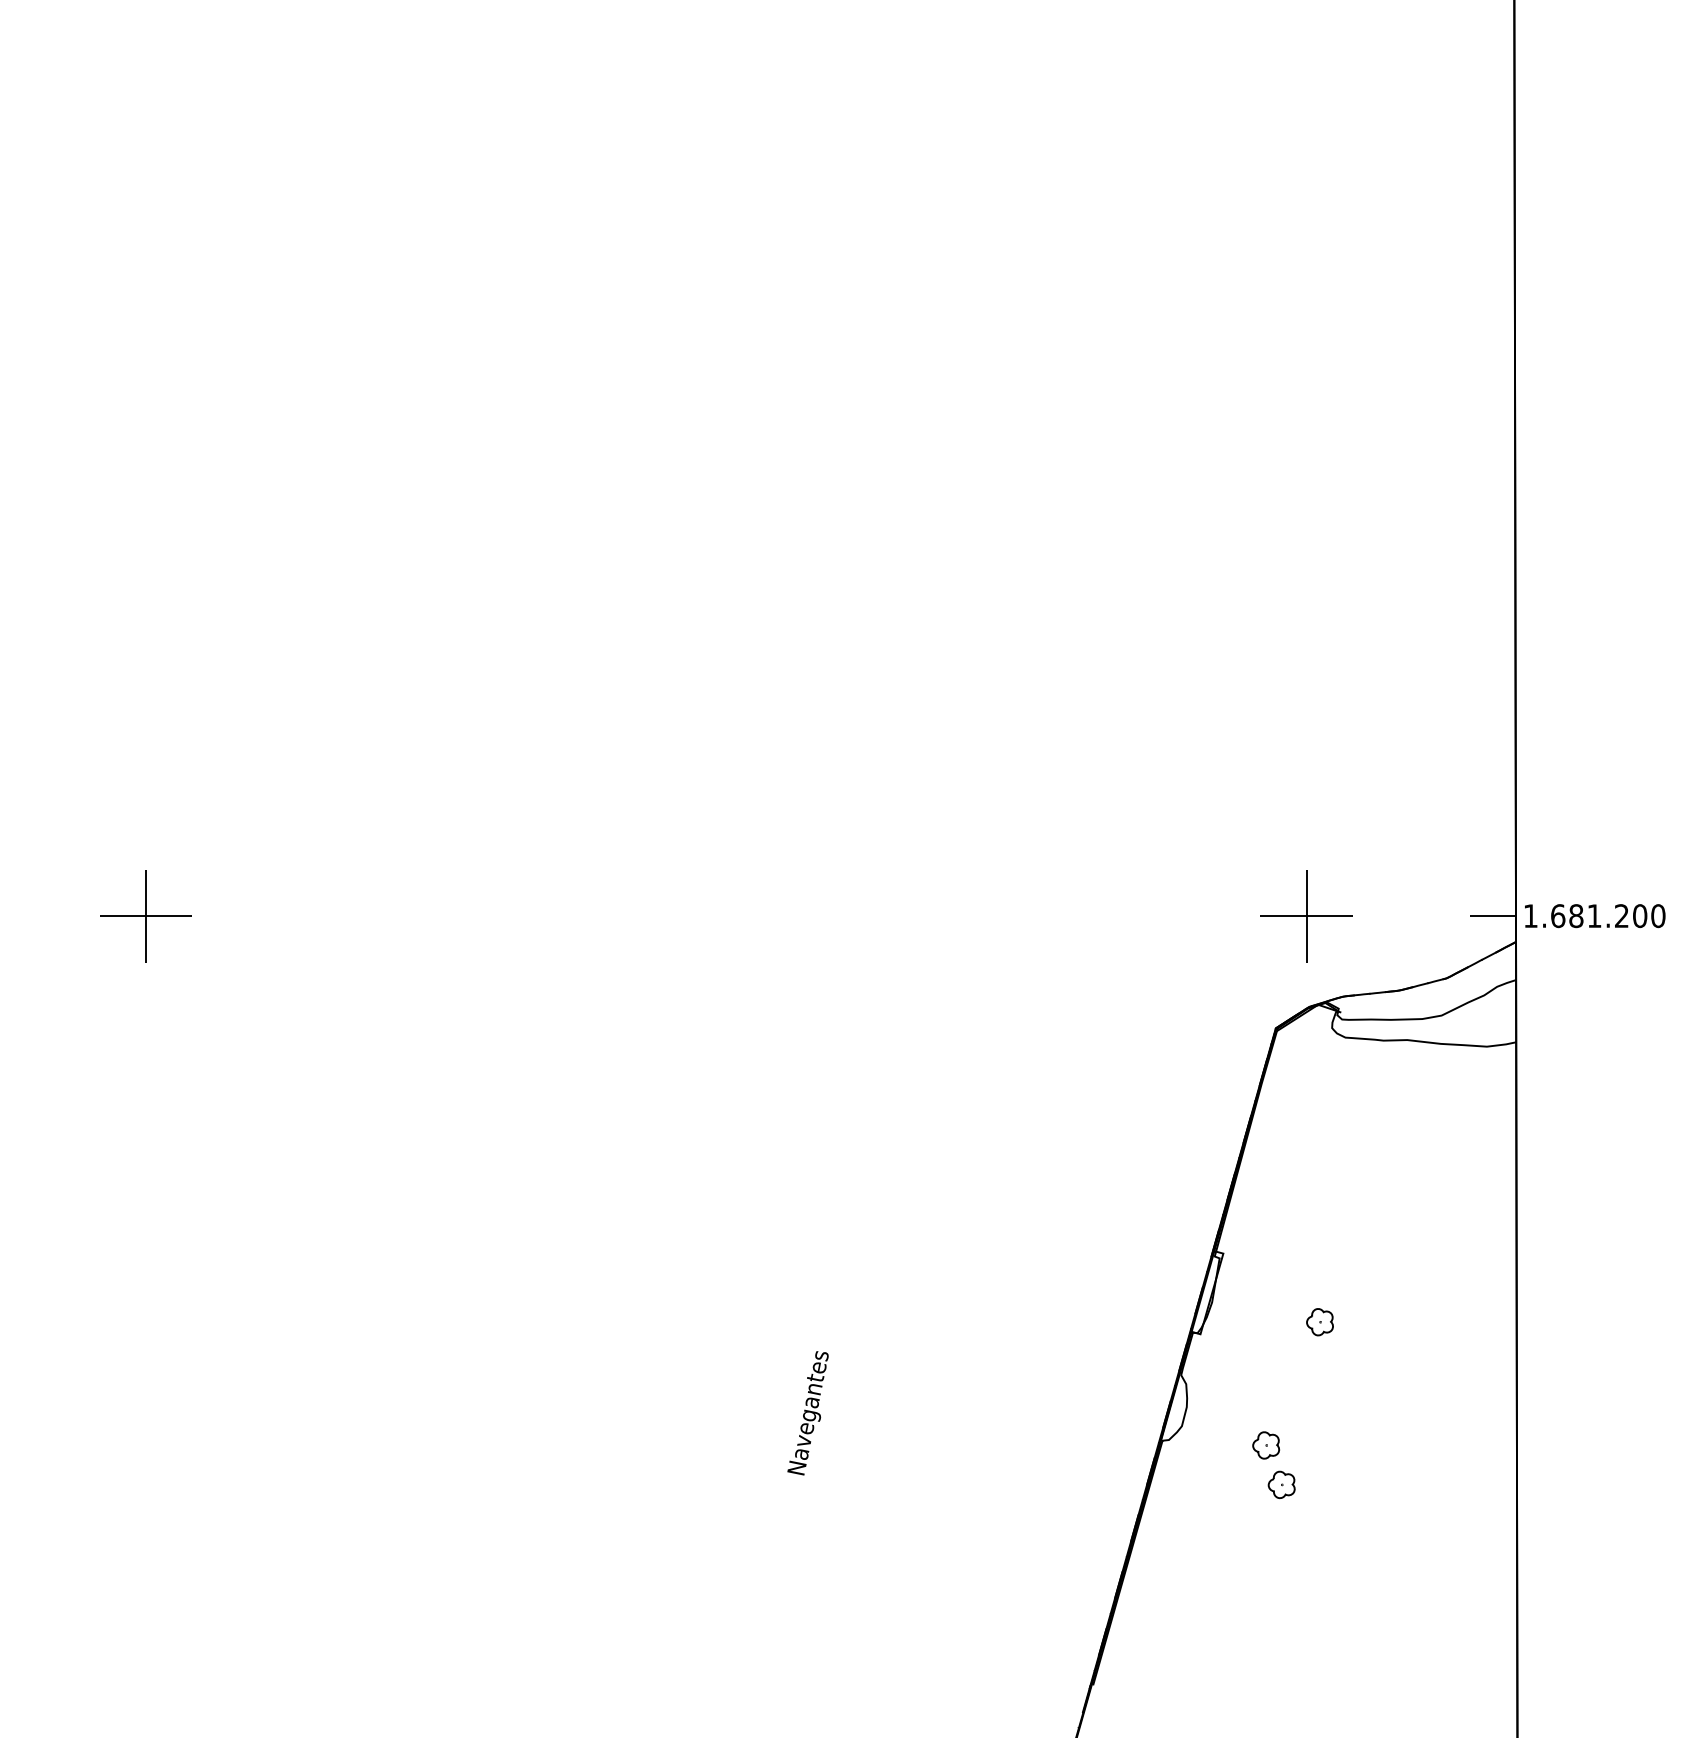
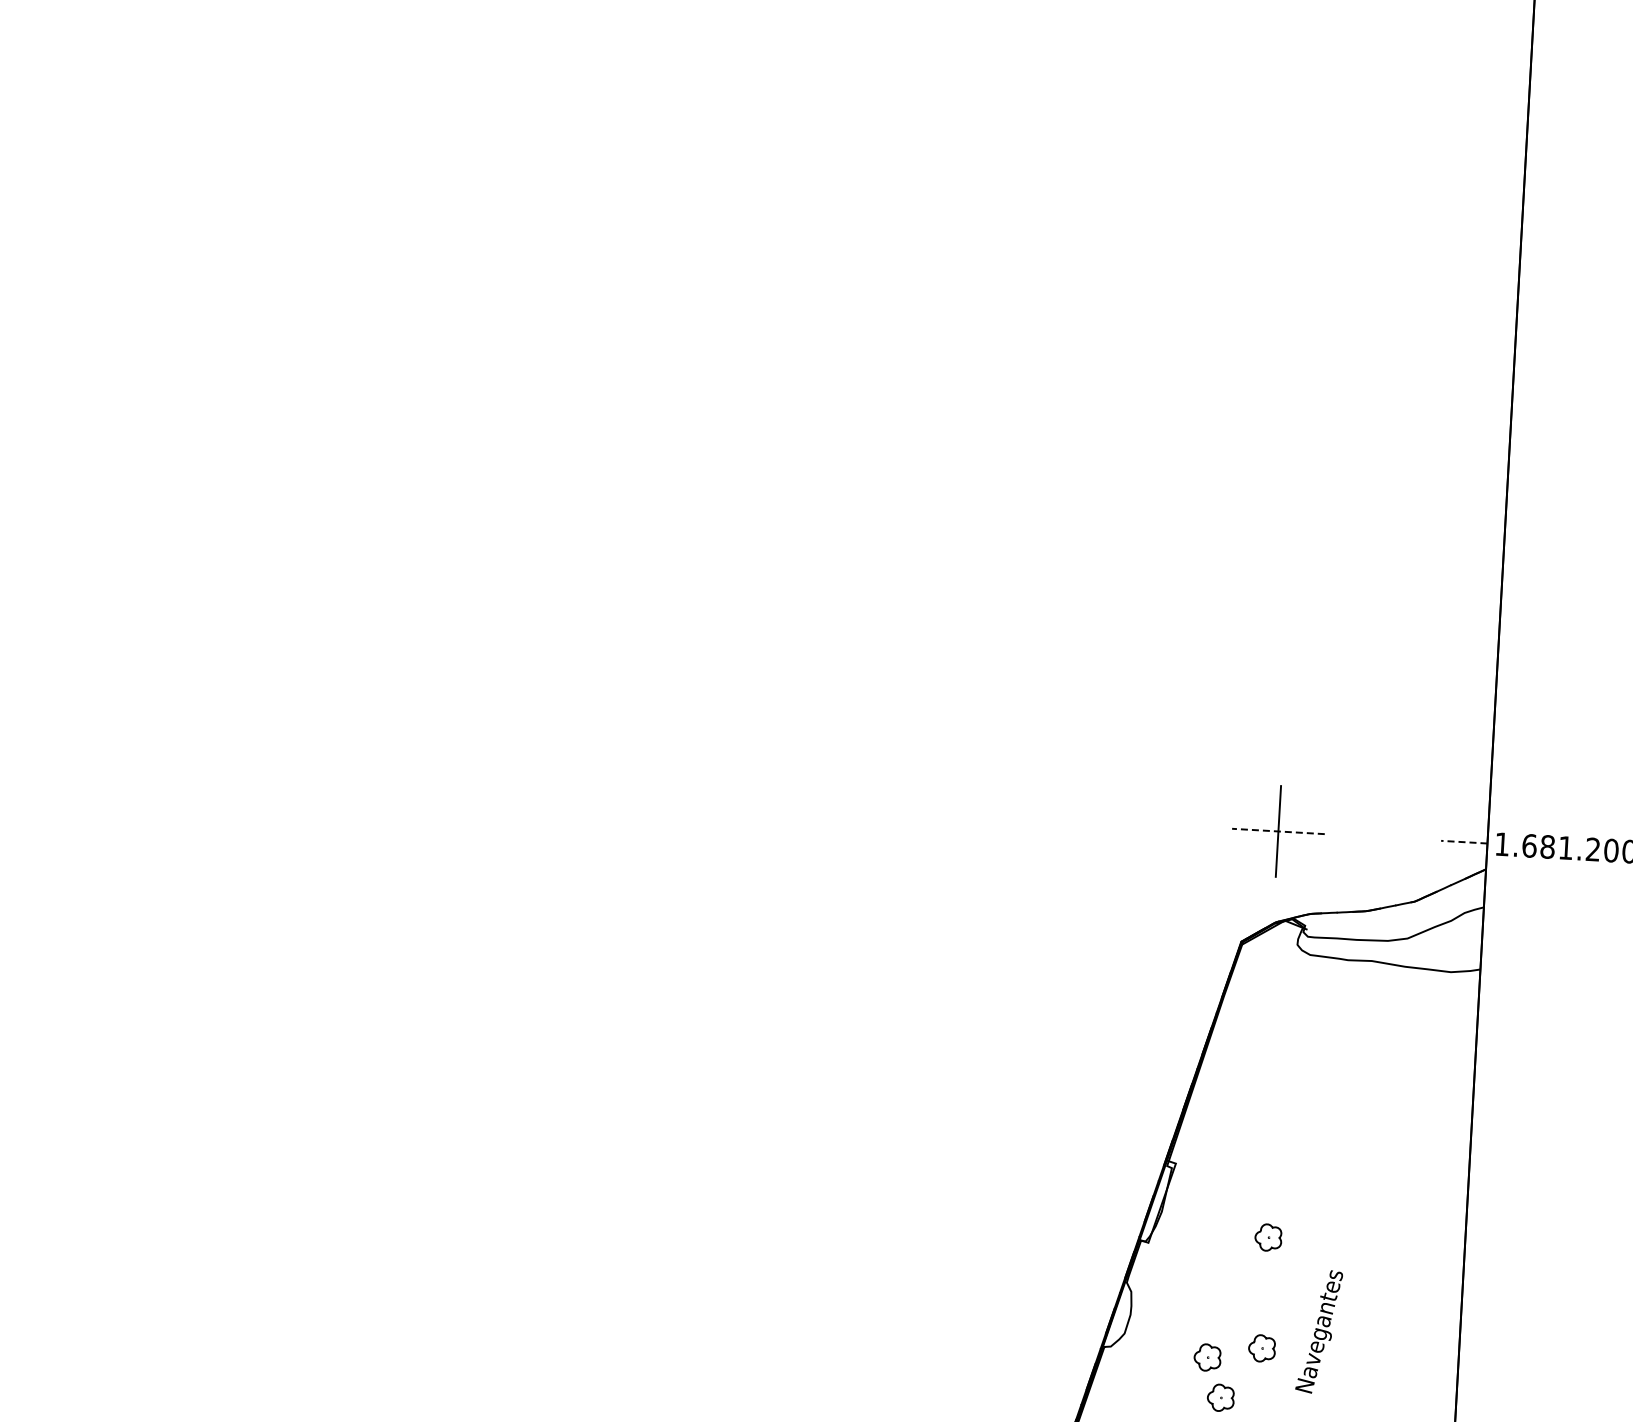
part: (145, 916) -> (119, 765), removed
line: (1306, 916) -> (1278, 831), solid -> dashed
line: (1492, 916) -> (1464, 842), solid -> dashed
text: (807, 1413) -> (1318, 1332), moved
part: (1319, 1433) -> (1261, 1348), added

